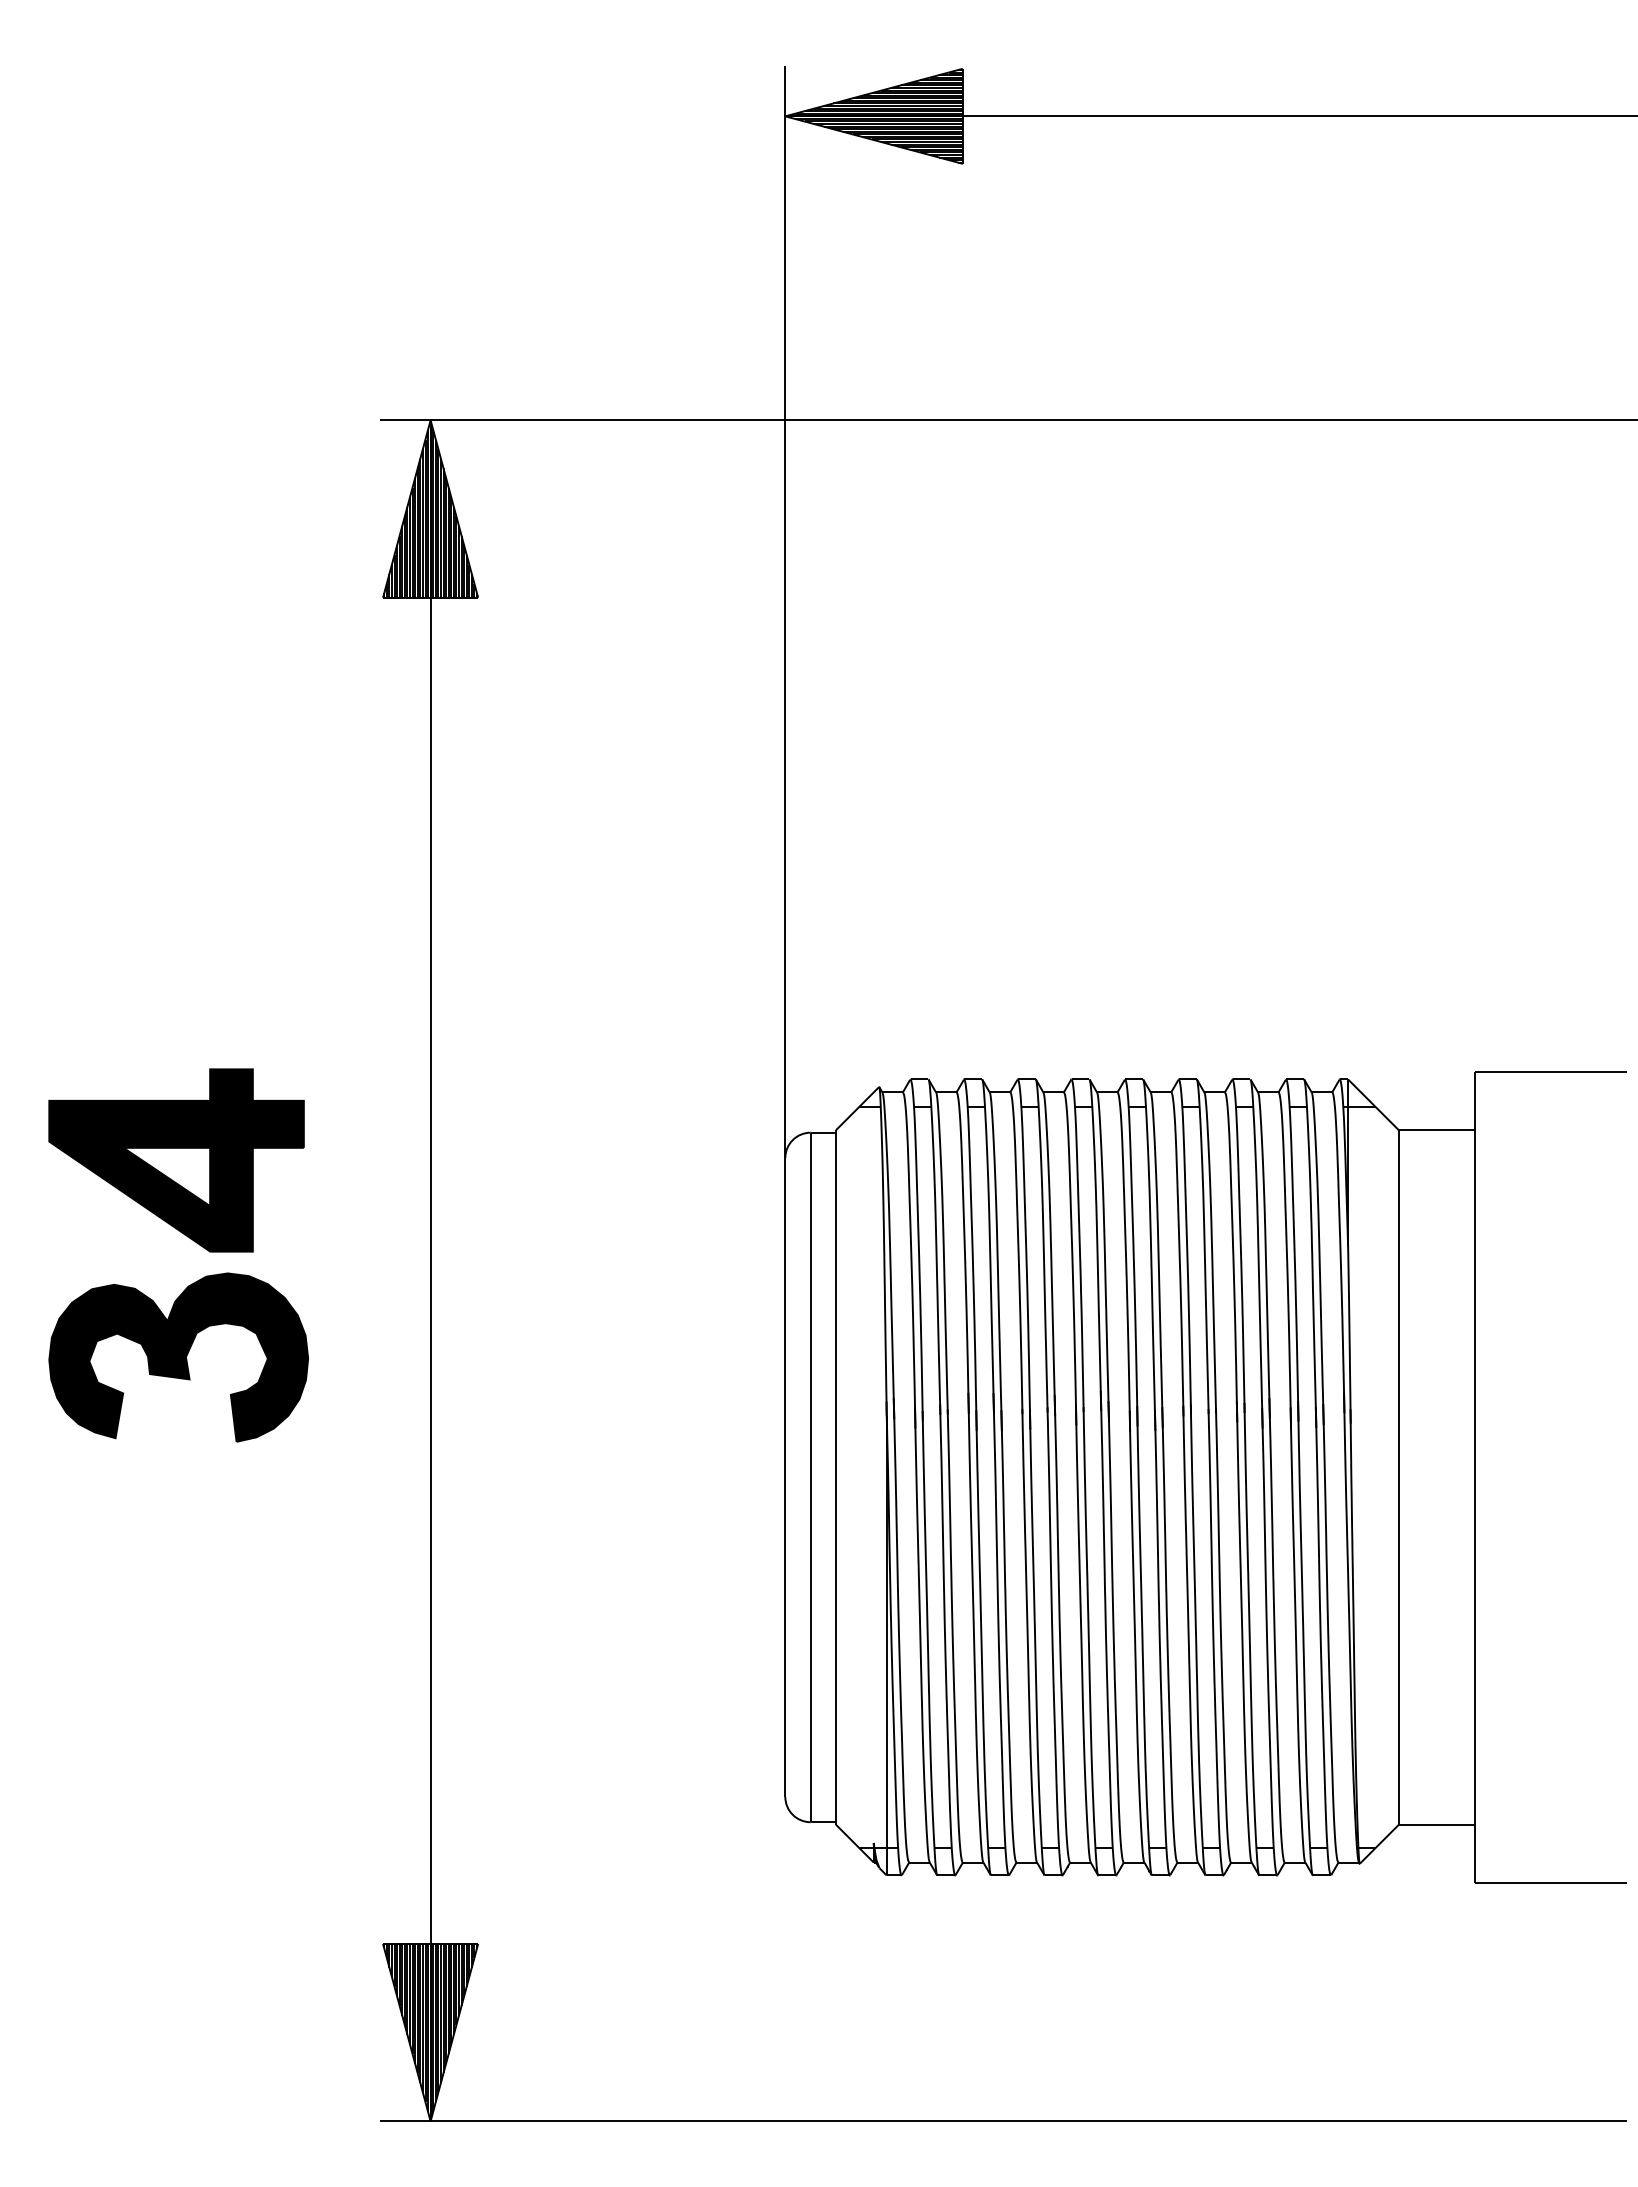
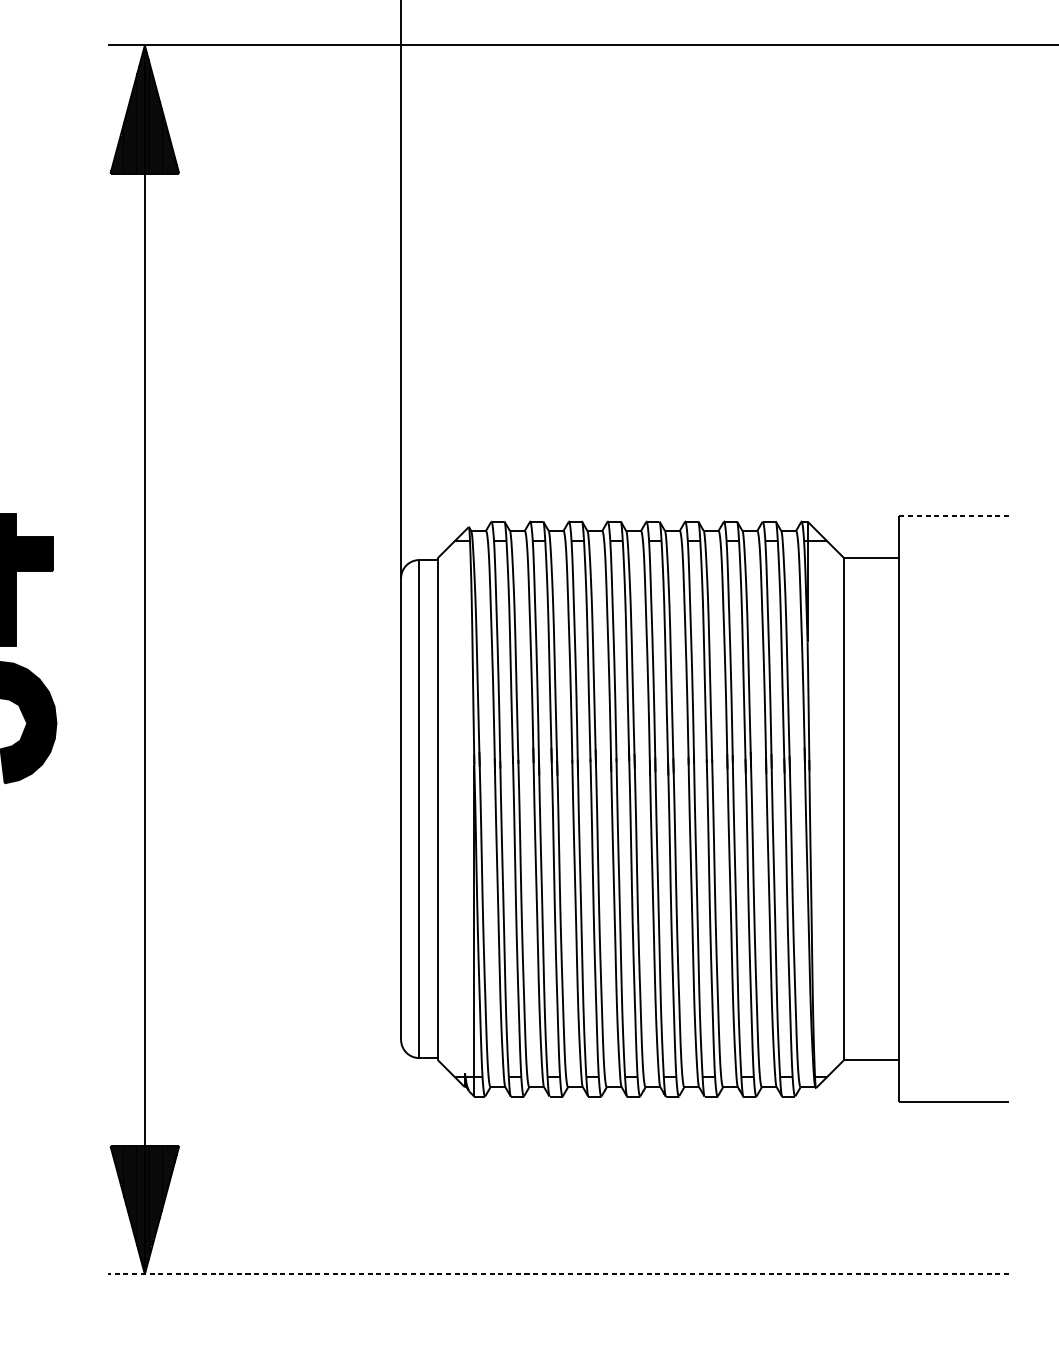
line: (1550, 1071) -> (953, 515), solid -> dashed
line: (1003, 2121) -> (558, 1274), solid -> dashed

